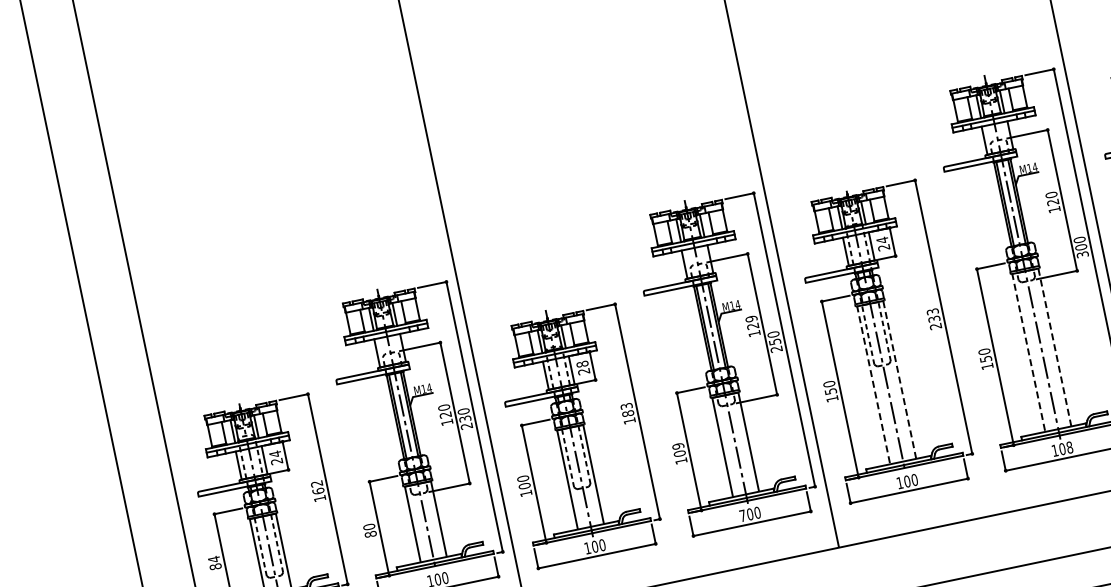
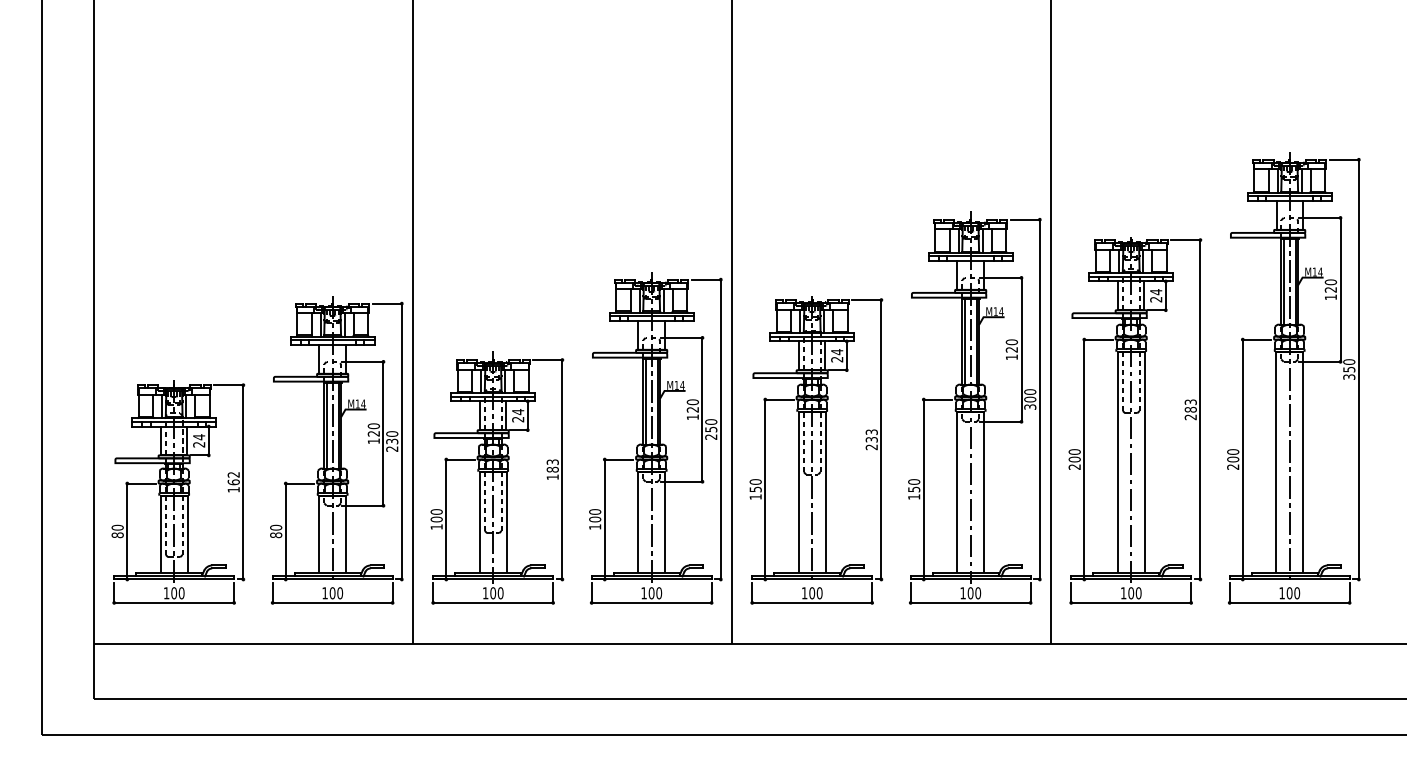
line: (1025, 271) -> (970, 411), dashed -> solid
line: (869, 303) -> (811, 411), dashed -> solid
text: (751, 319) -> (692, 402), 129 -> 120
text: (582, 364) -> (518, 412), 28 -> 24
text: (678, 445) -> (595, 511), 109 -> 100
text: (1070, 447) -> (978, 593), 108 -> 100
text: (742, 516) -> (643, 593), 700 -> 100
text: (213, 559) -> (117, 527), 84 -> 80

